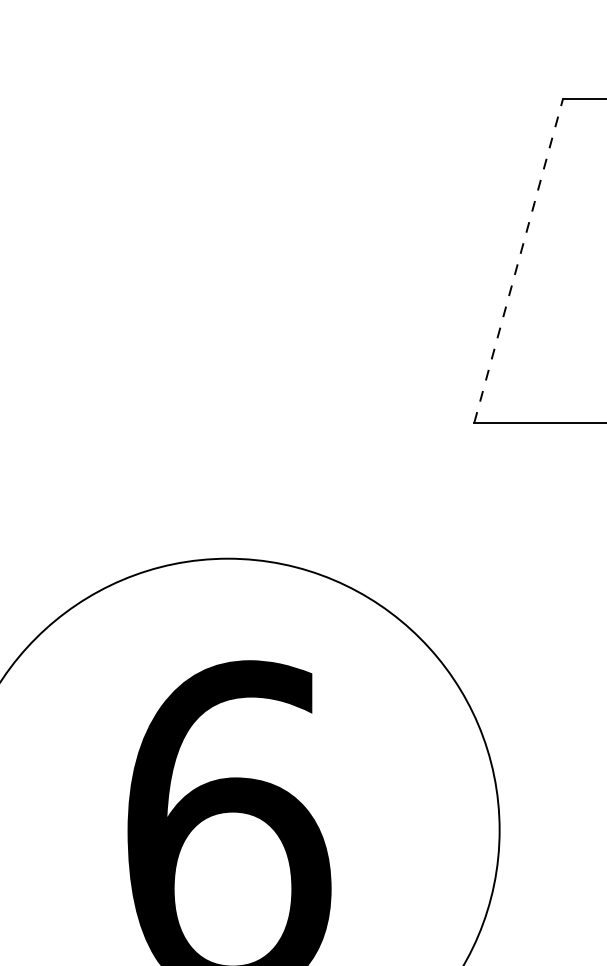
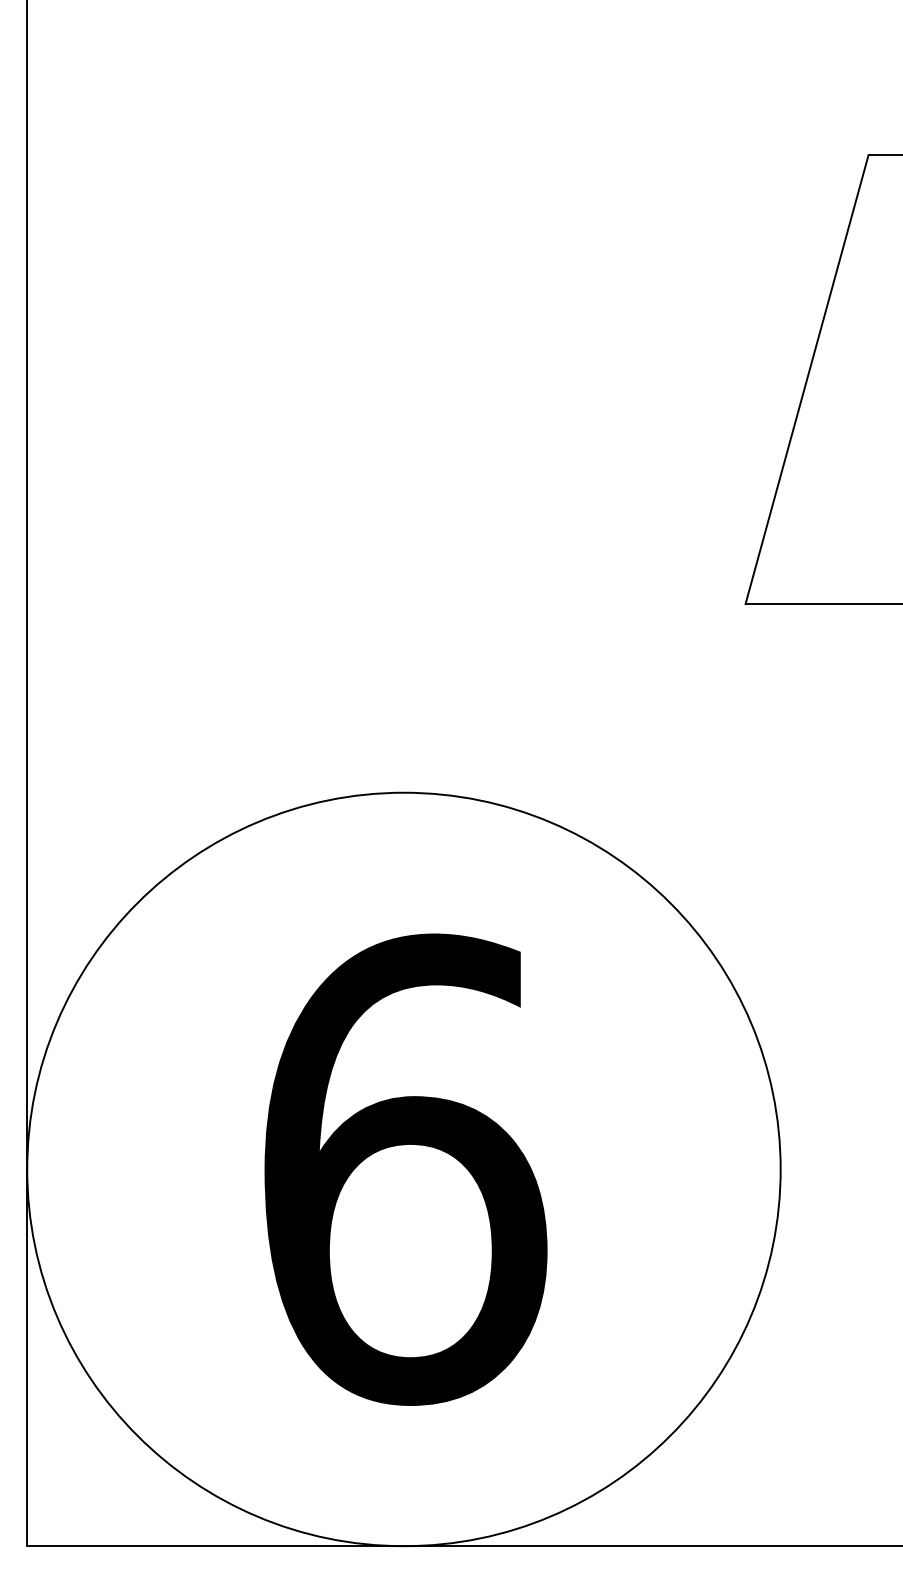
line: (518, 260) -> (807, 379), dashed -> solid

